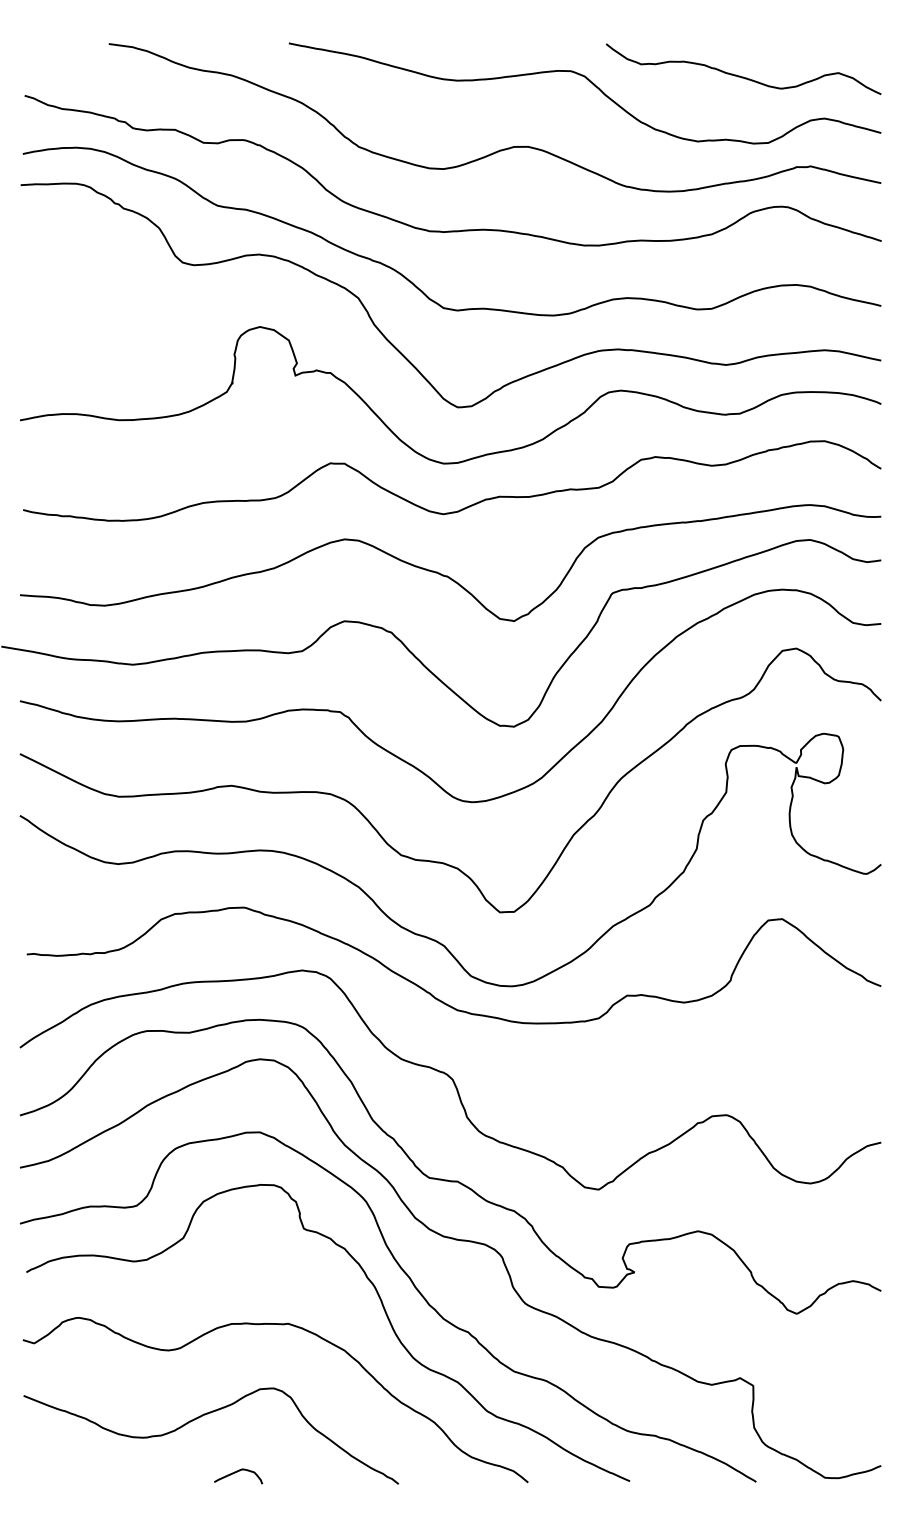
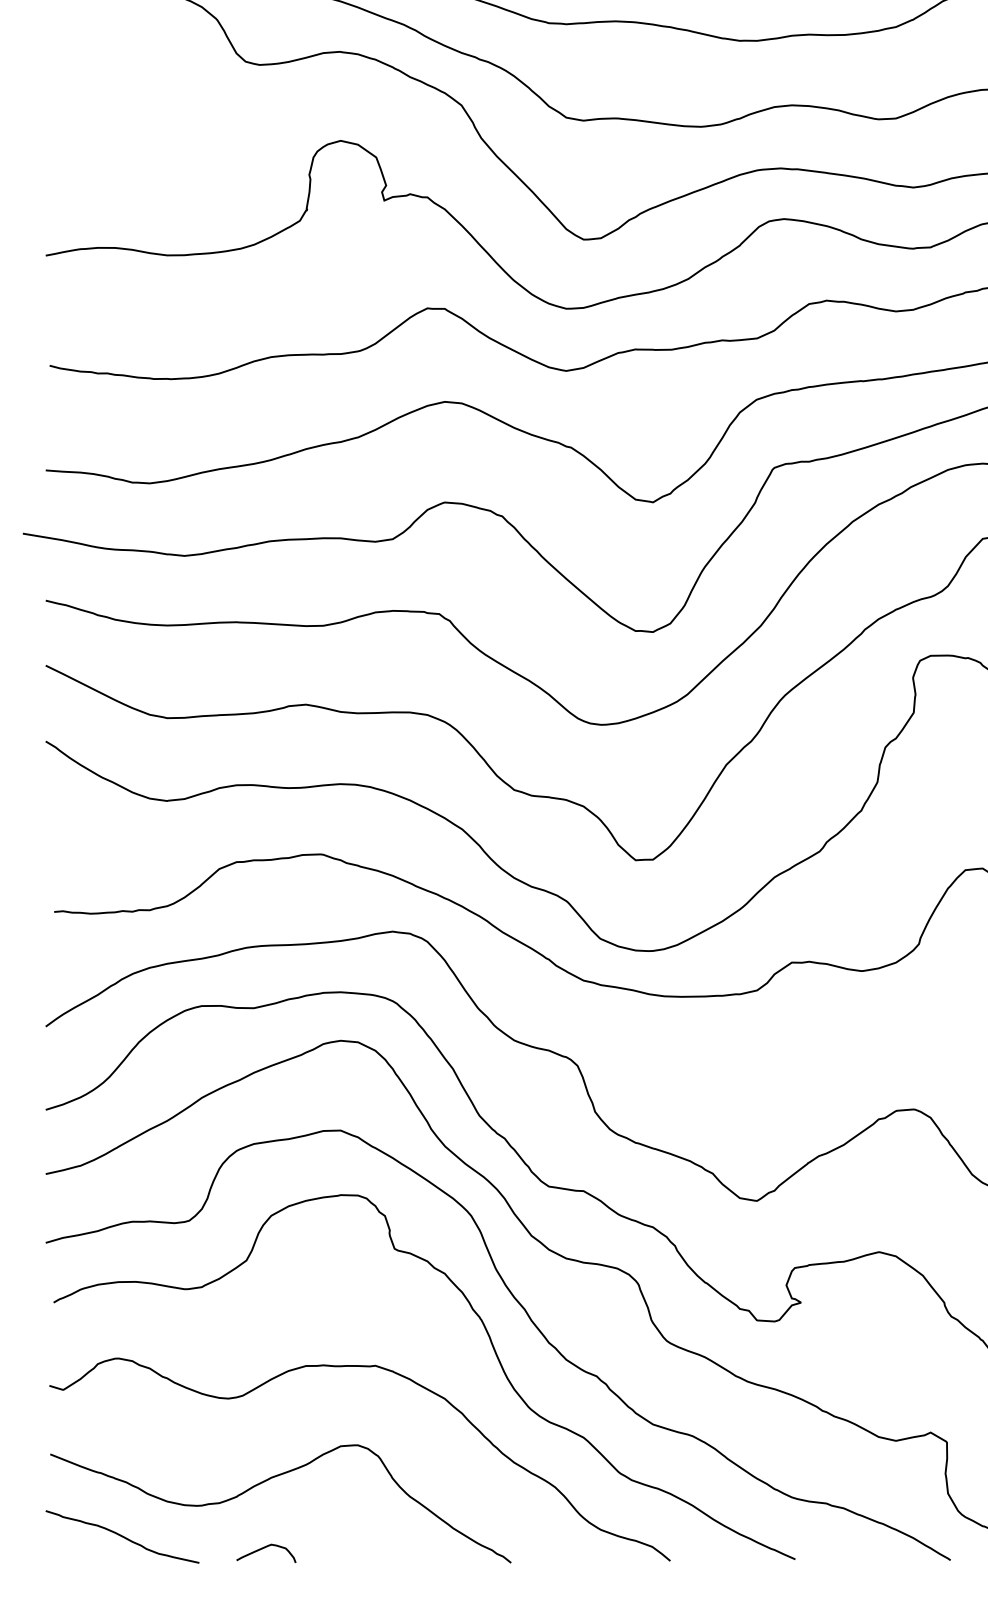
curve: (81, 1462) -> (121, 1536), added
curve: (237, 1472) -> (265, 1548), moved

